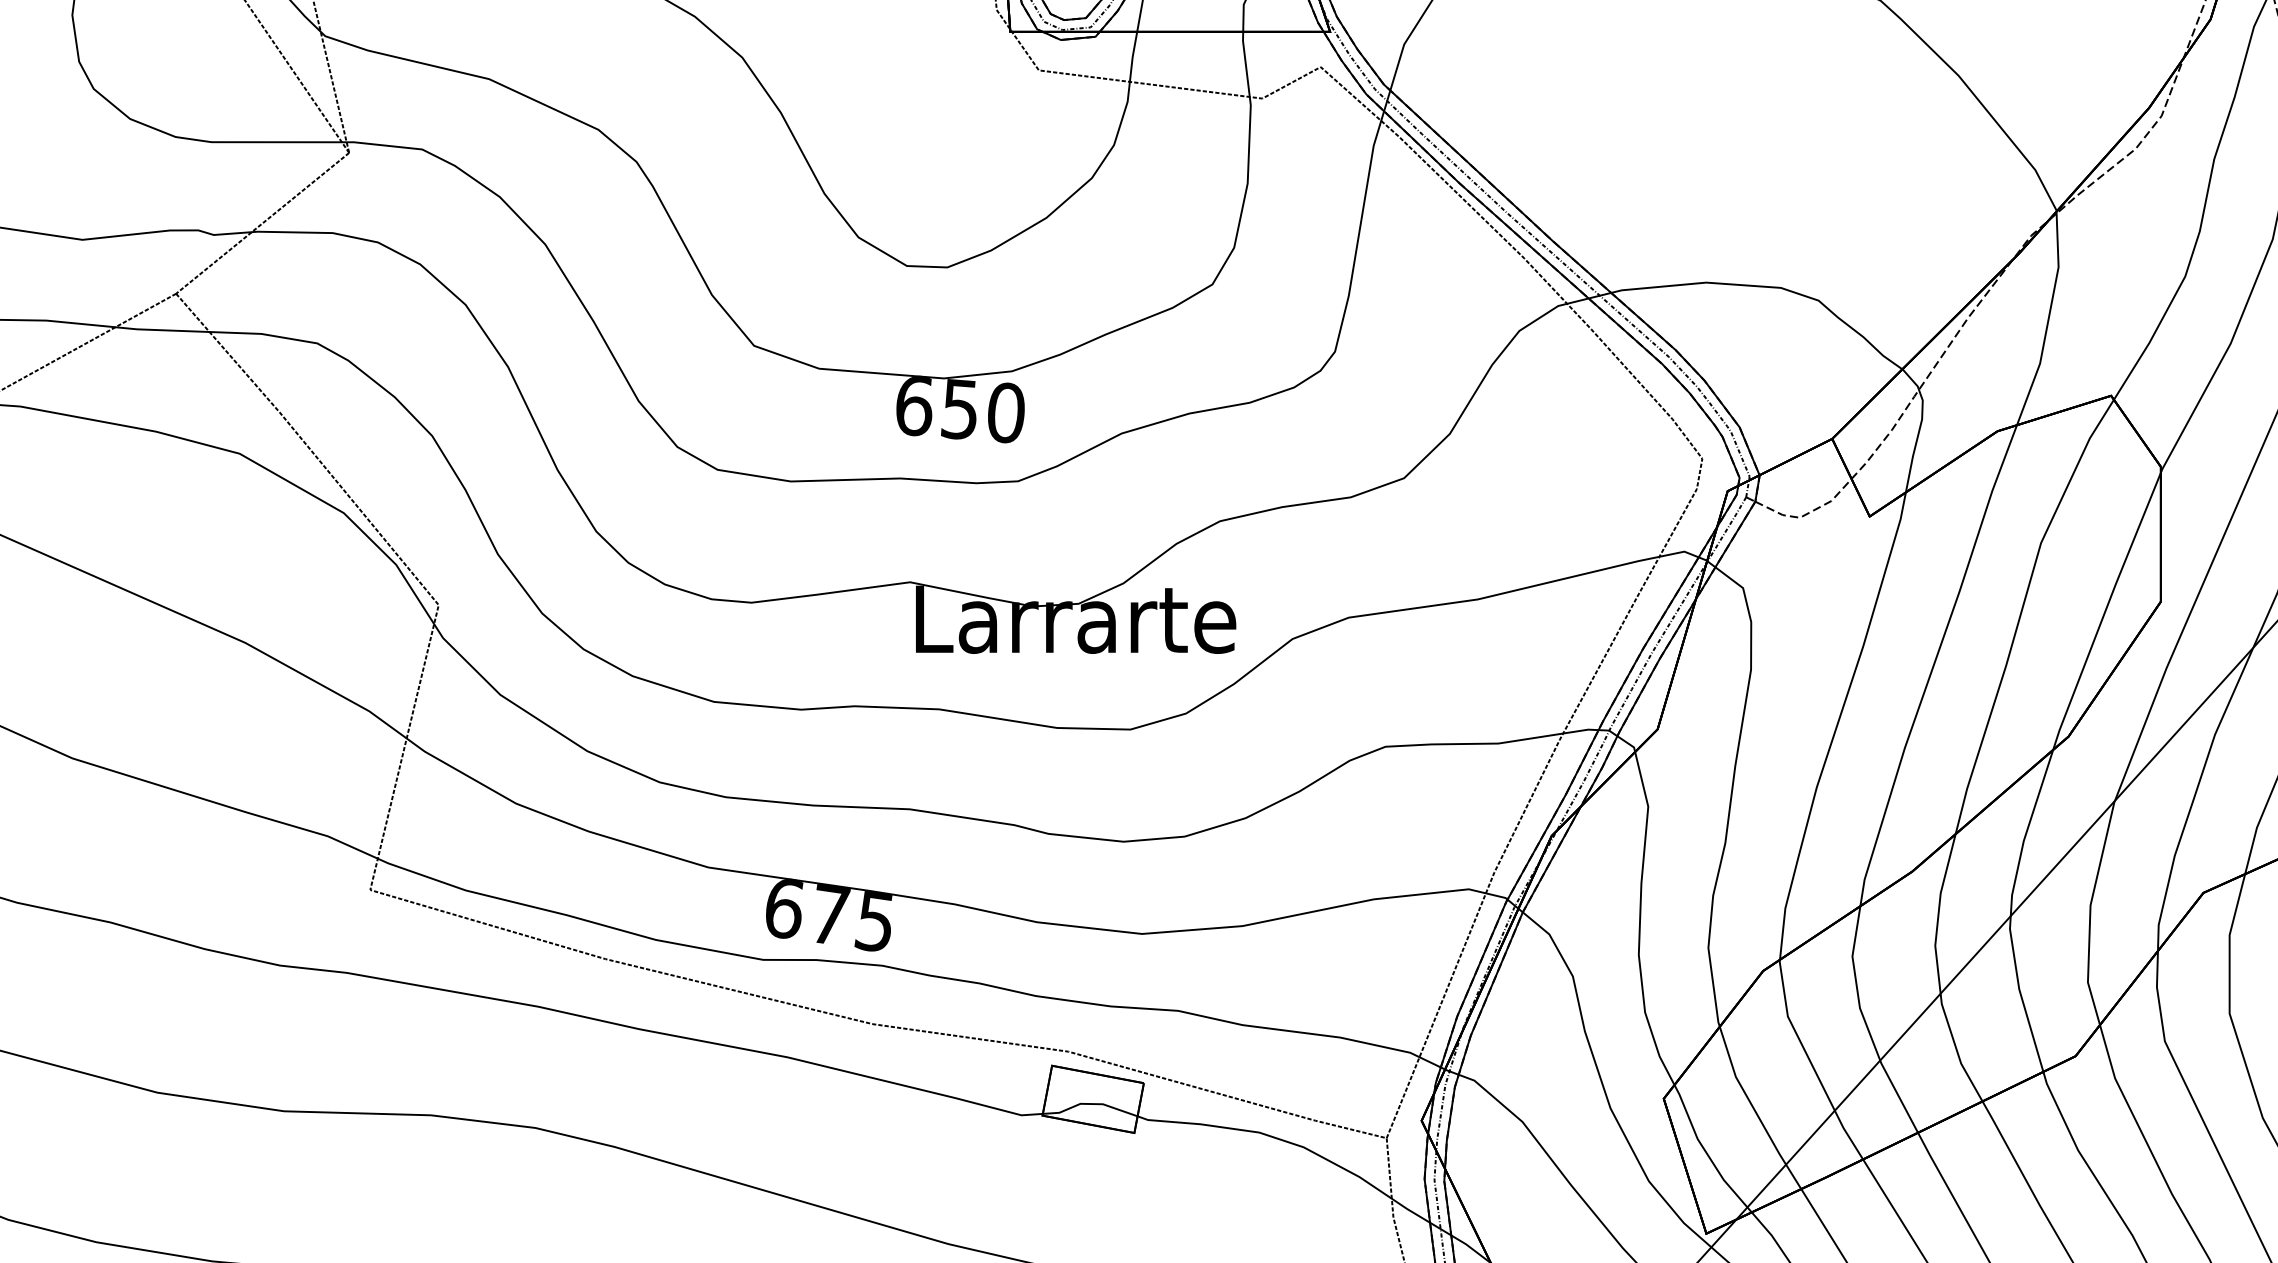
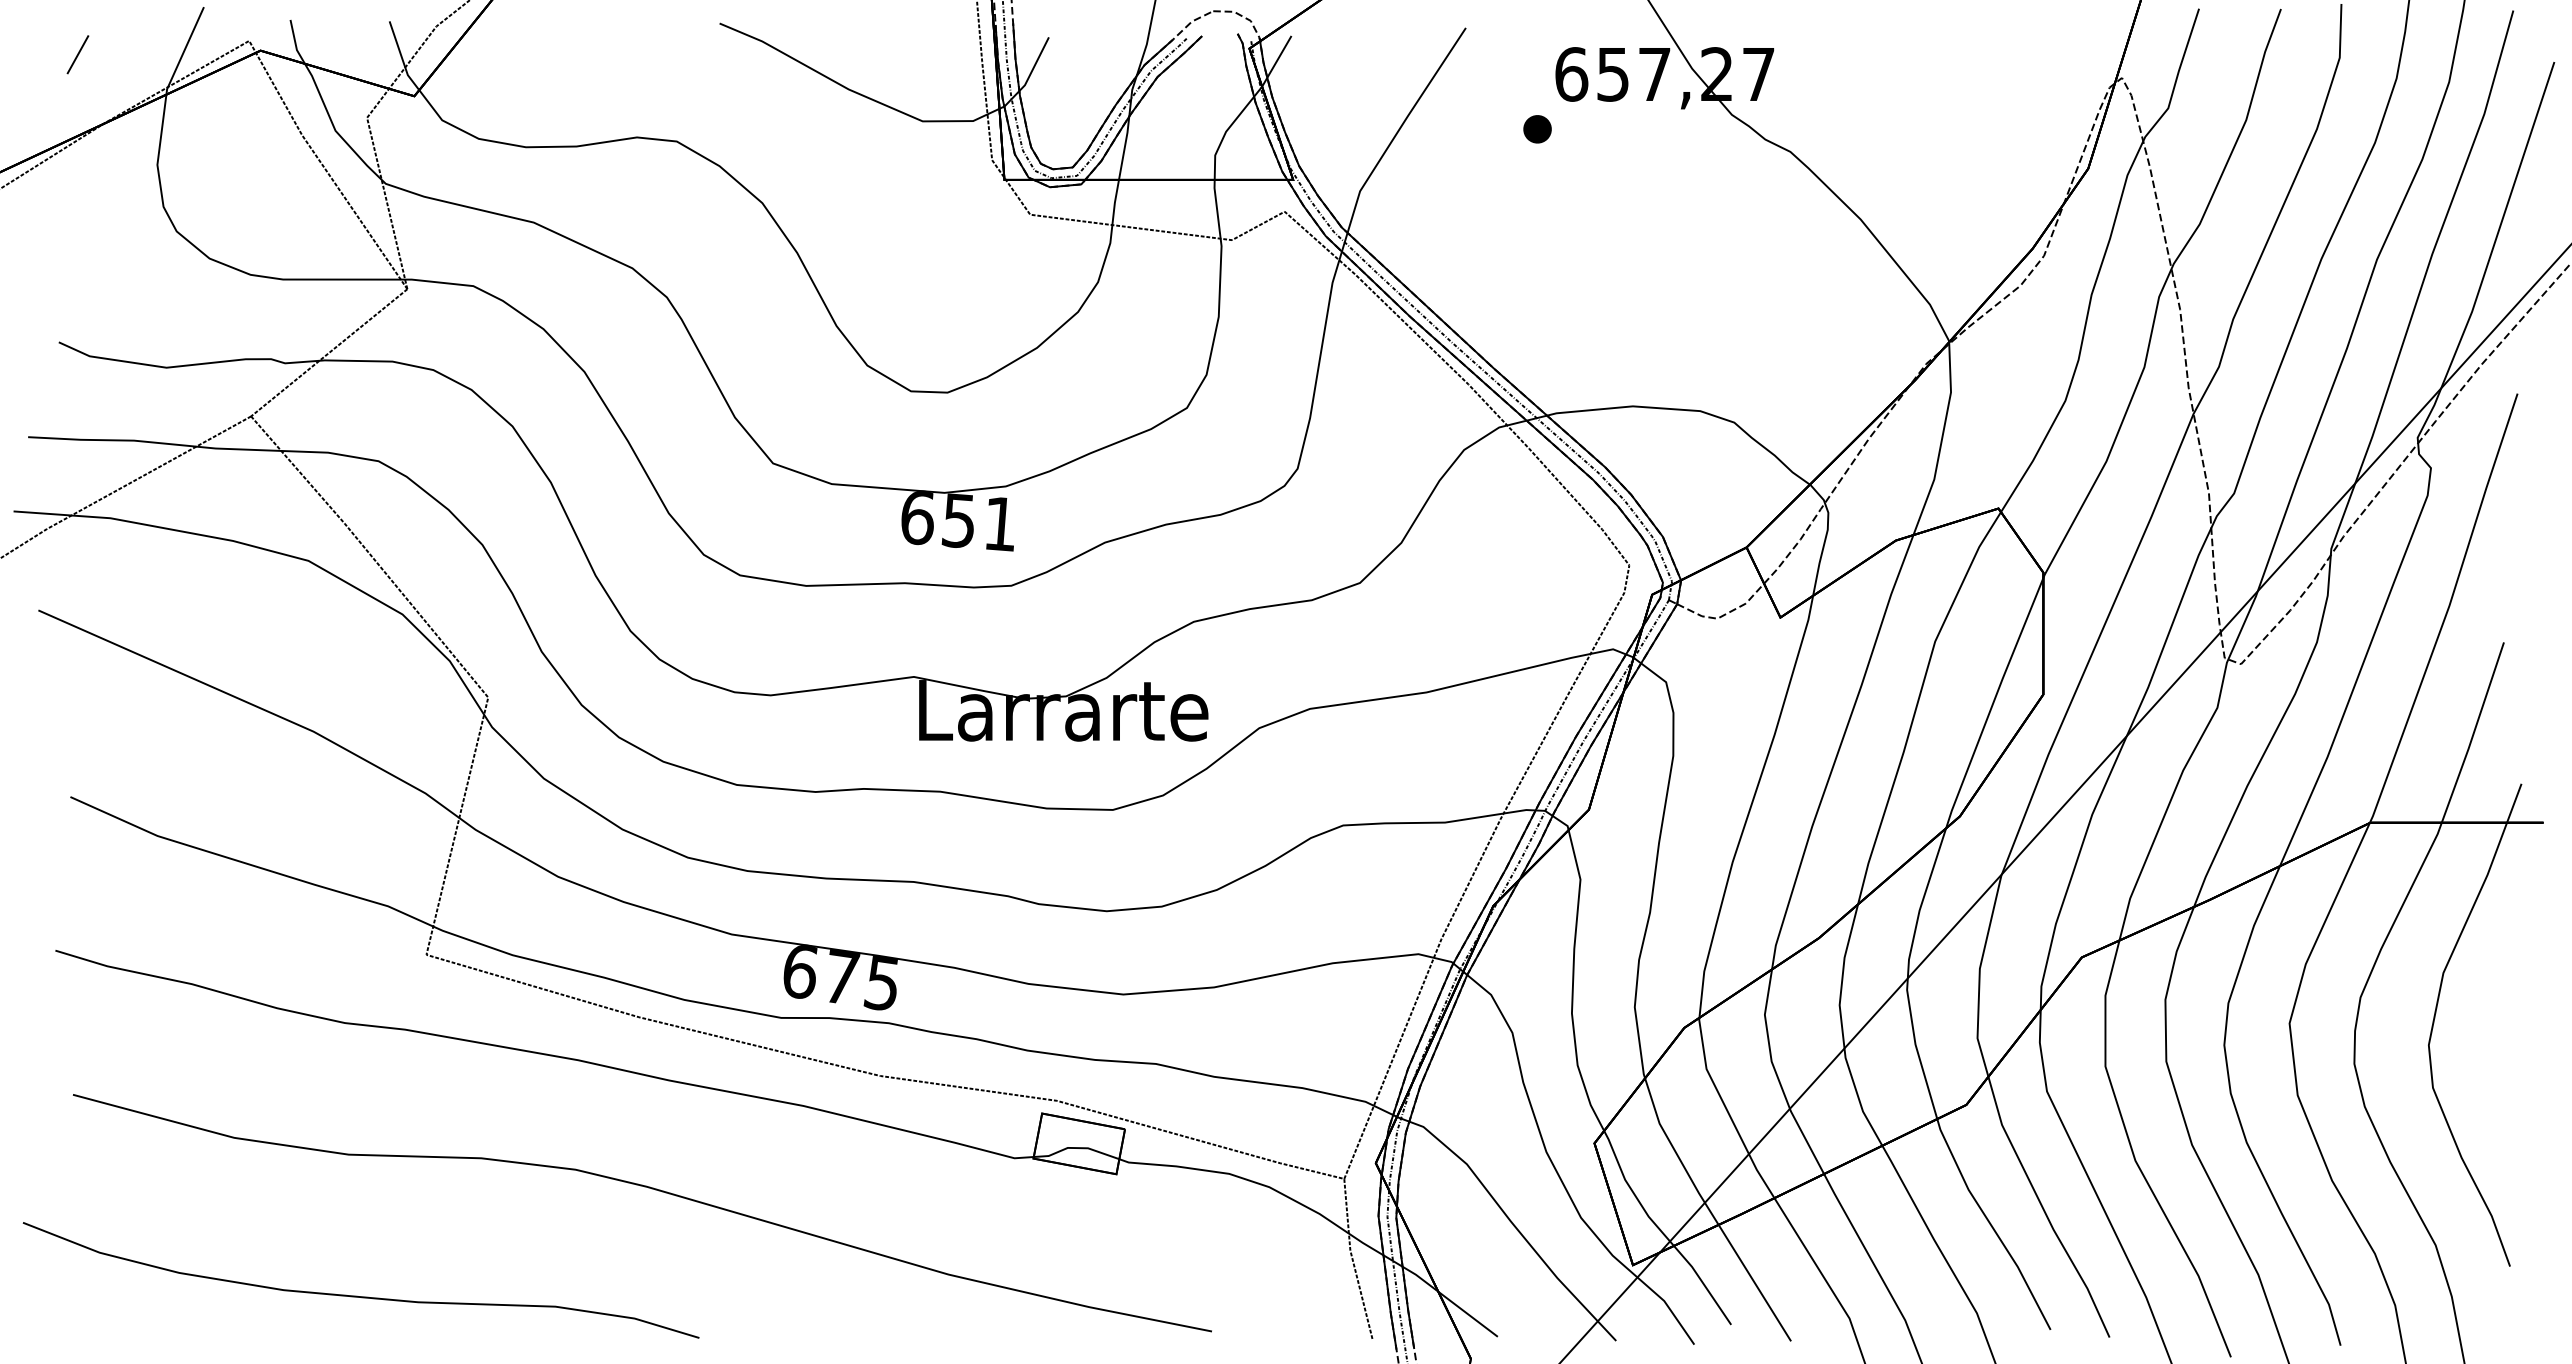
text: (1005, 412) -> (1000, 523), 650 -> 651

